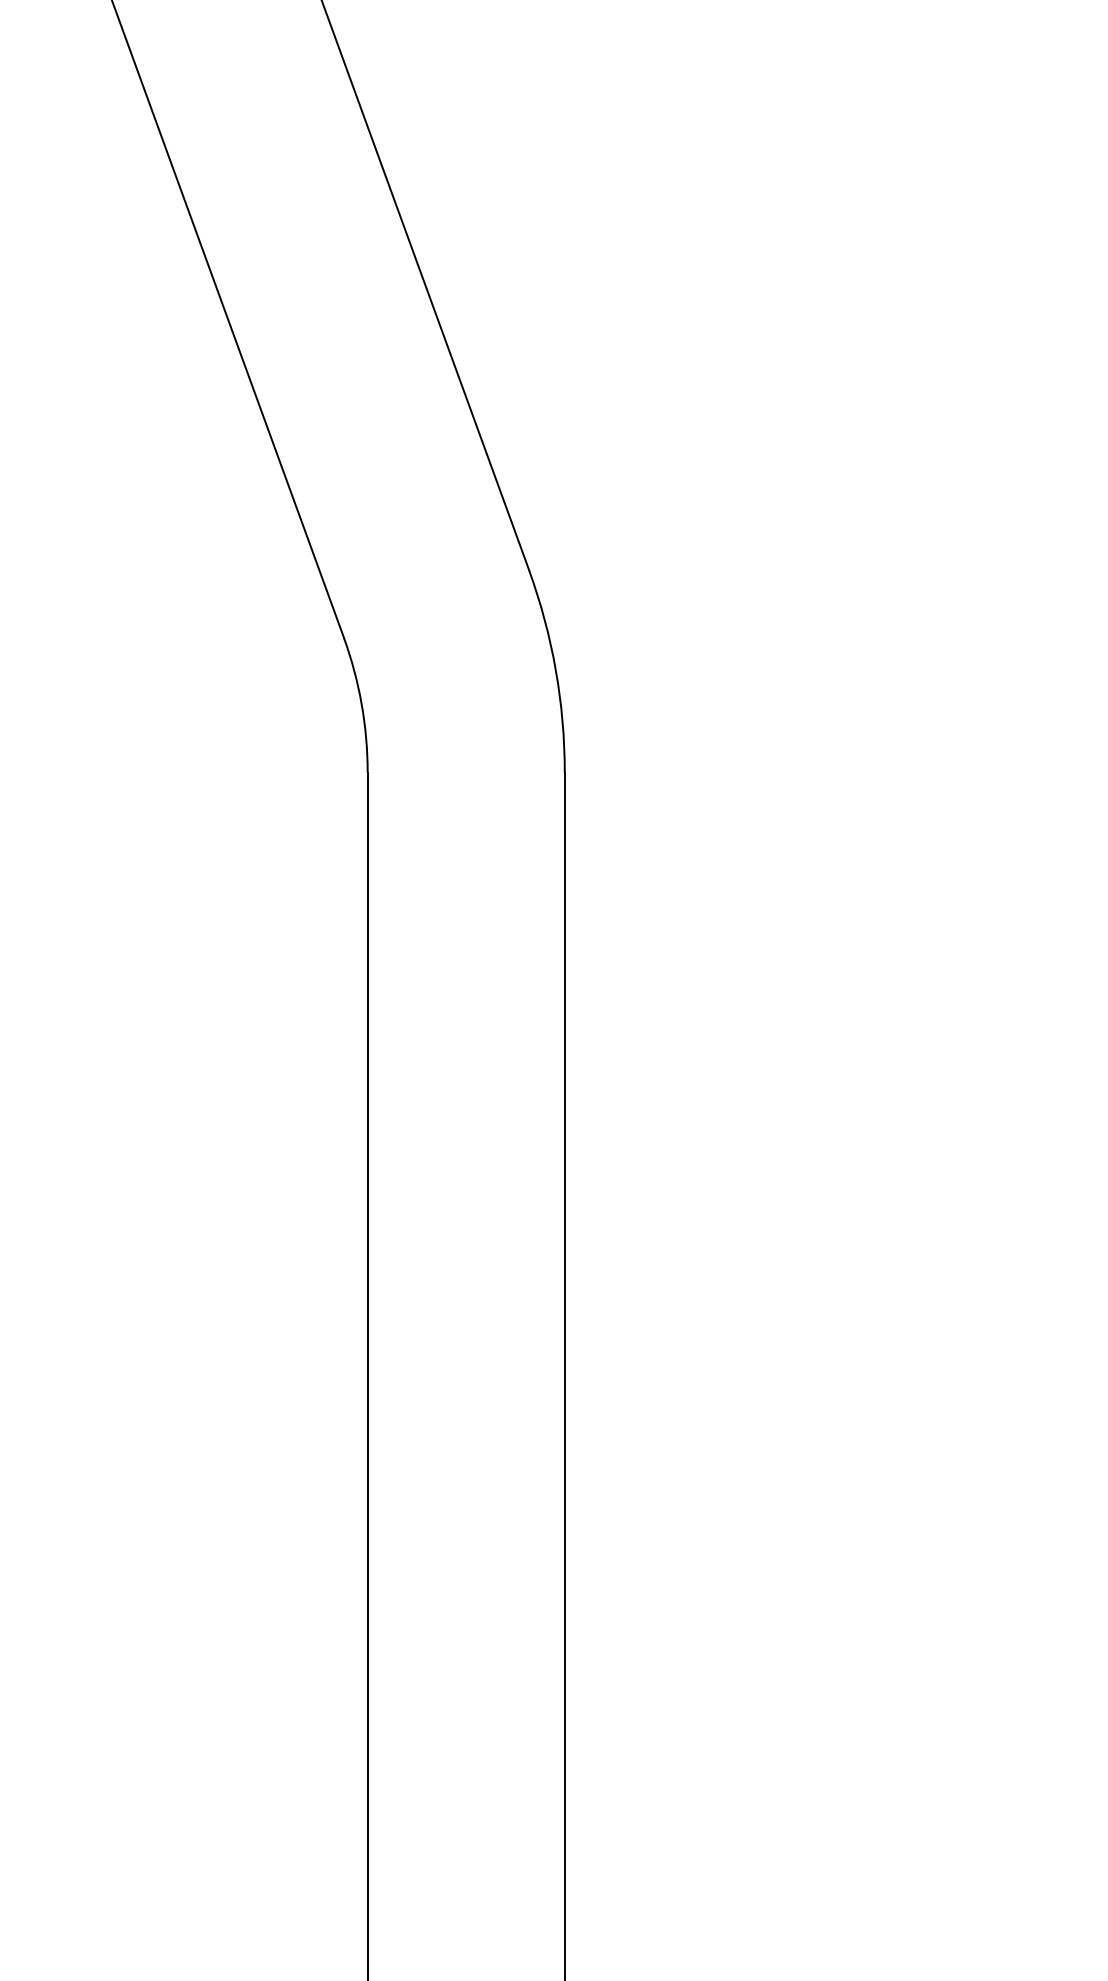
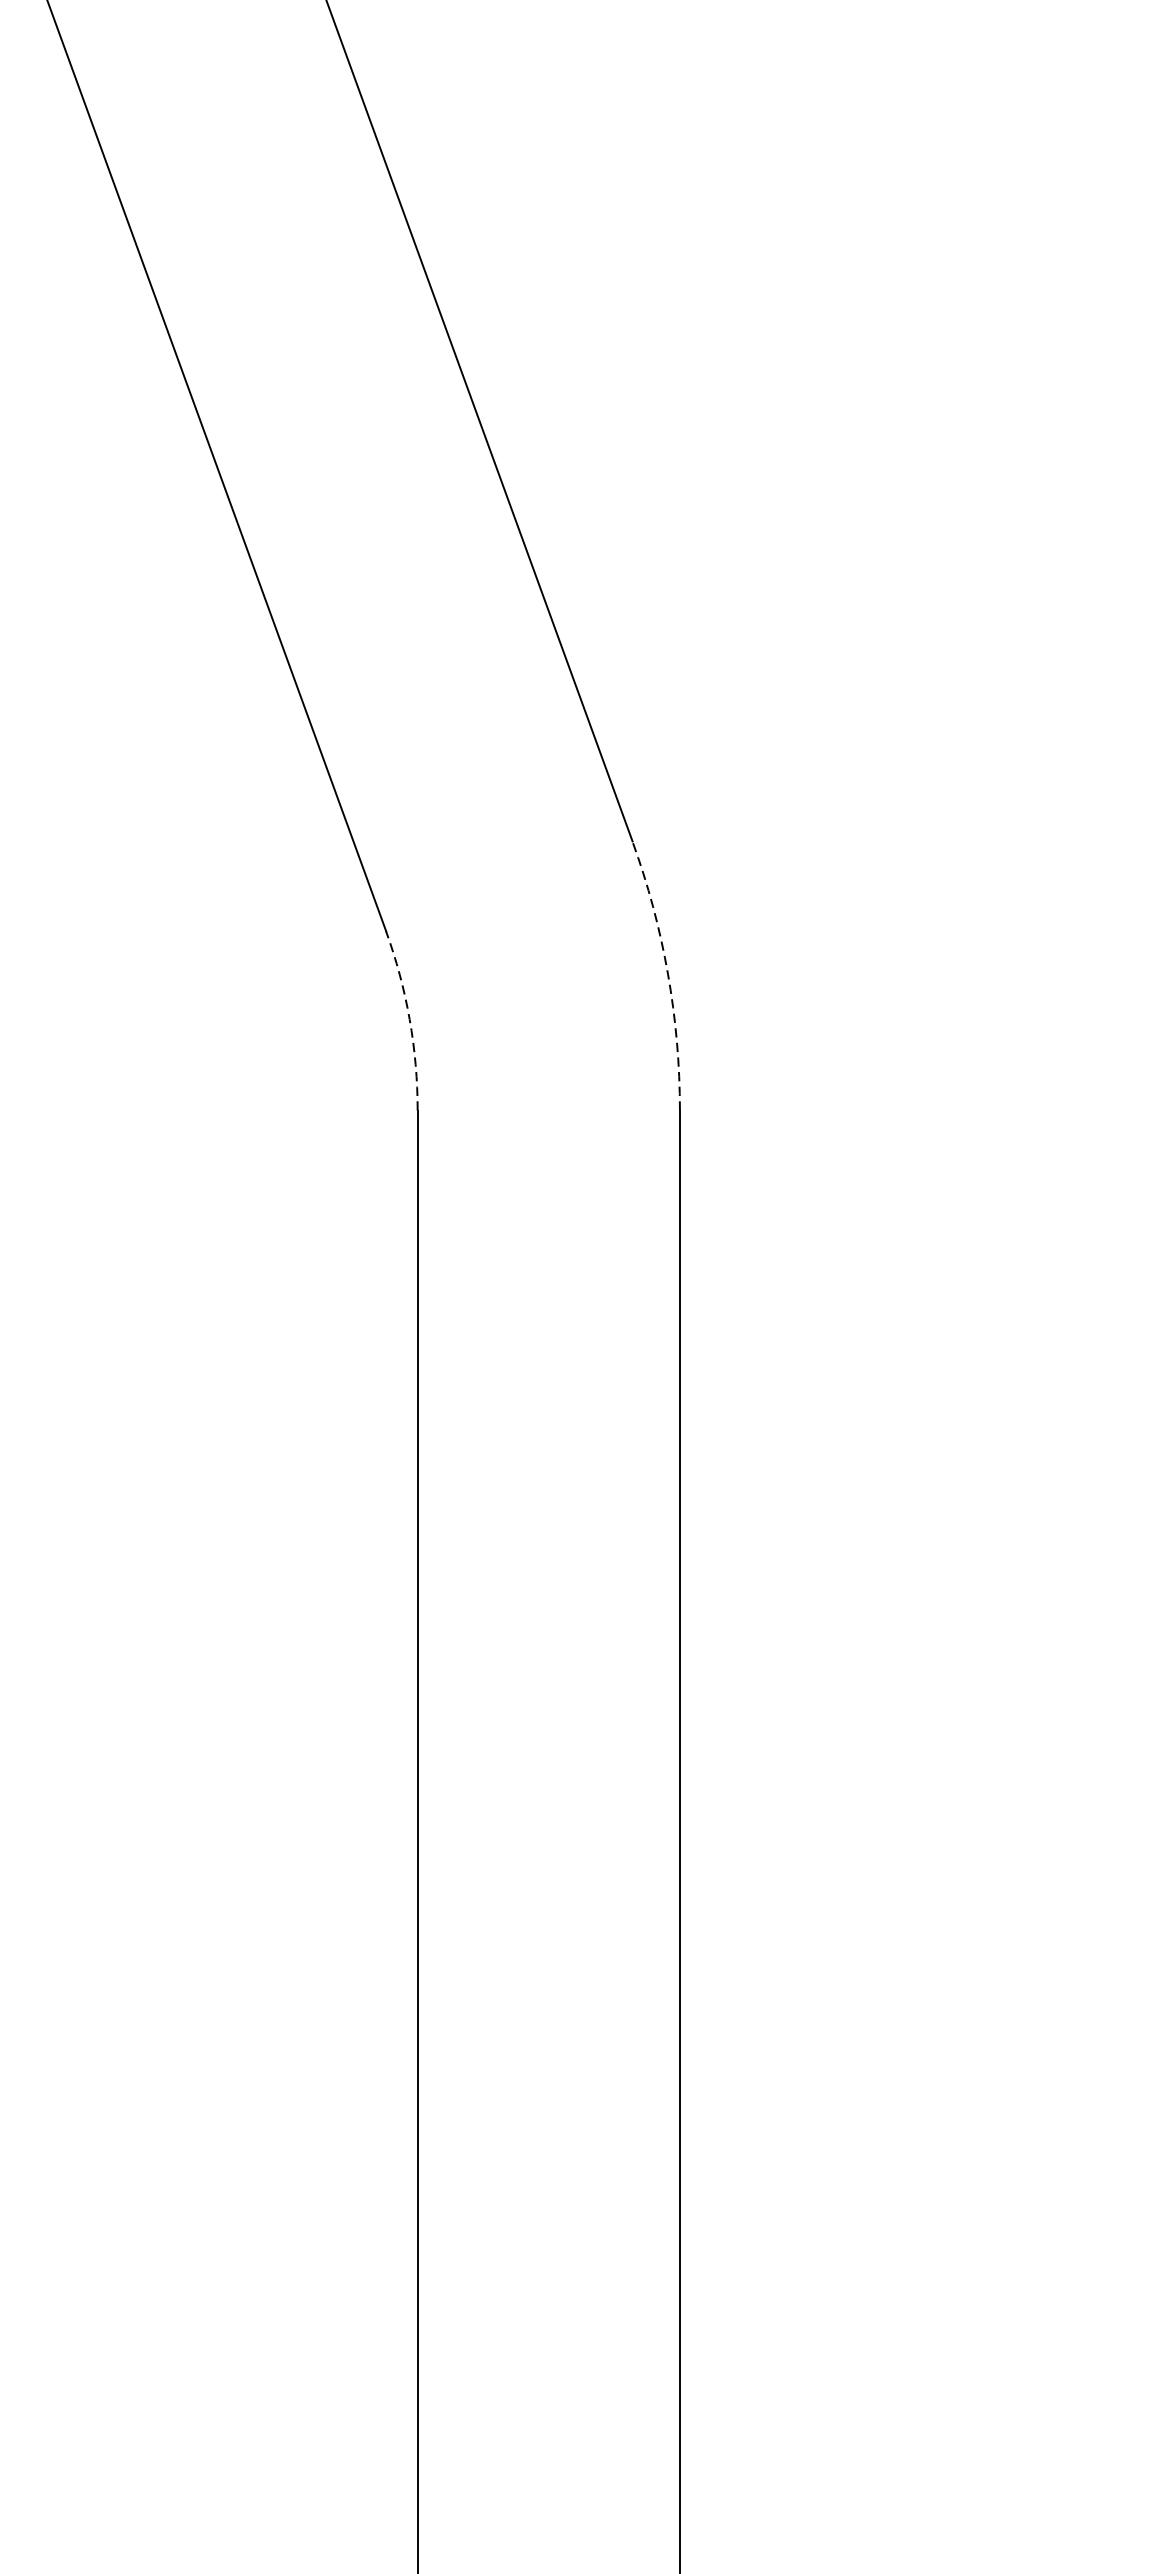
arc: (555, 670) -> (667, 974), solid -> dashed
arc: (361, 704) -> (409, 1019), solid -> dashed

